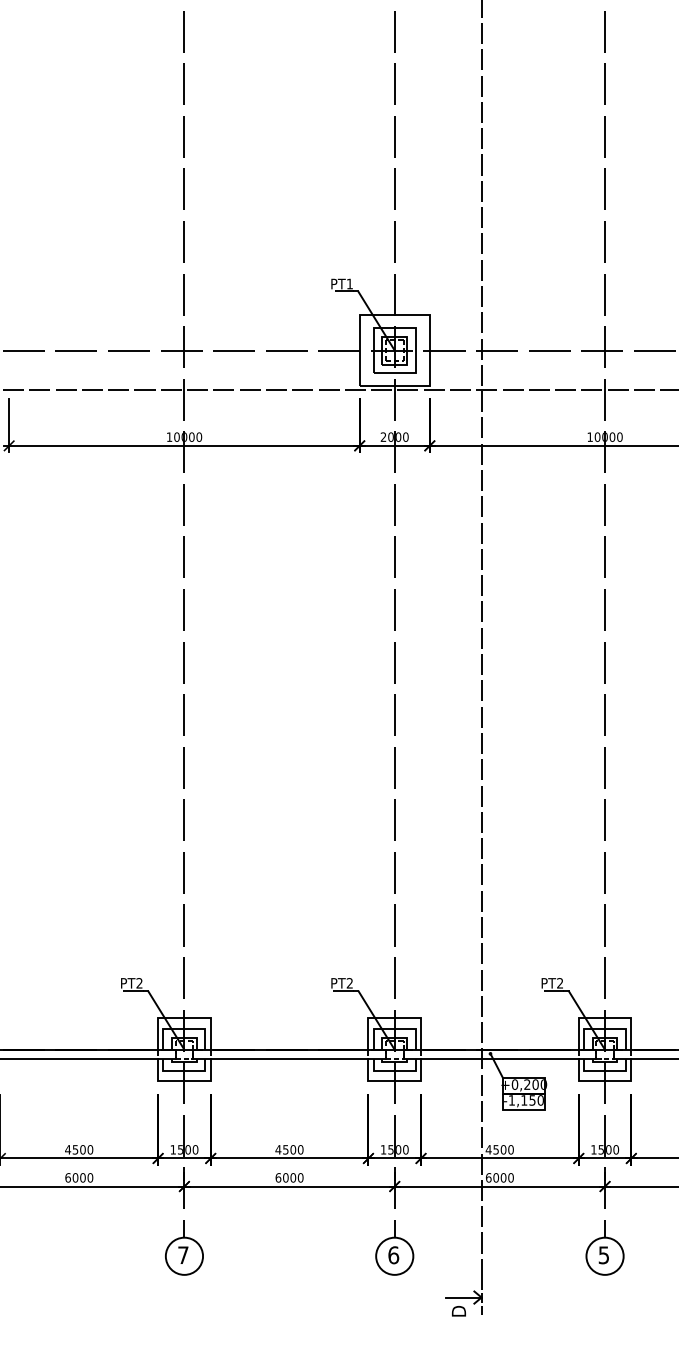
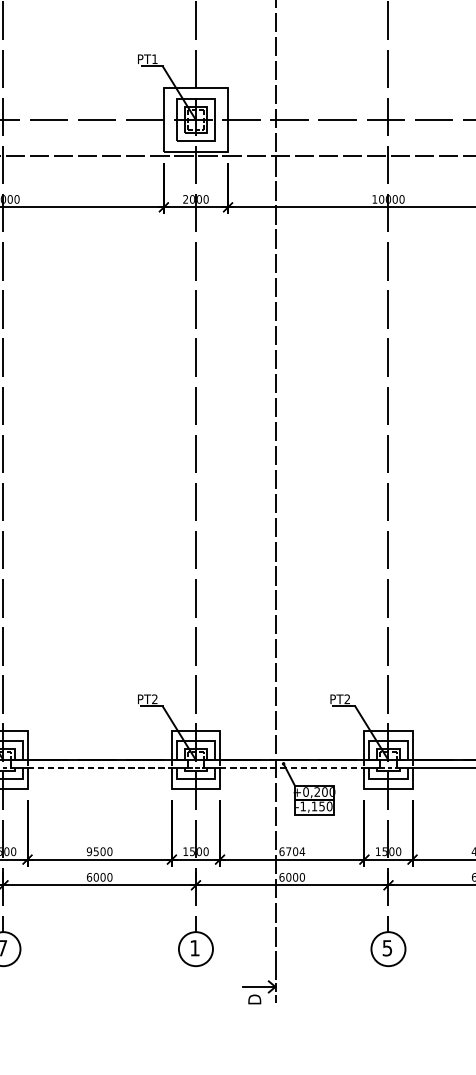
line: (289, 1058) -> (99, 768), solid -> dashed
line: (499, 1058) -> (291, 768), solid -> dashed
text: (278, 1149) -> (89, 851), 4500 -> 9500
text: (499, 1149) -> (291, 851), 4500 -> 6704
text: (393, 1255) -> (194, 948), 6 -> 1

